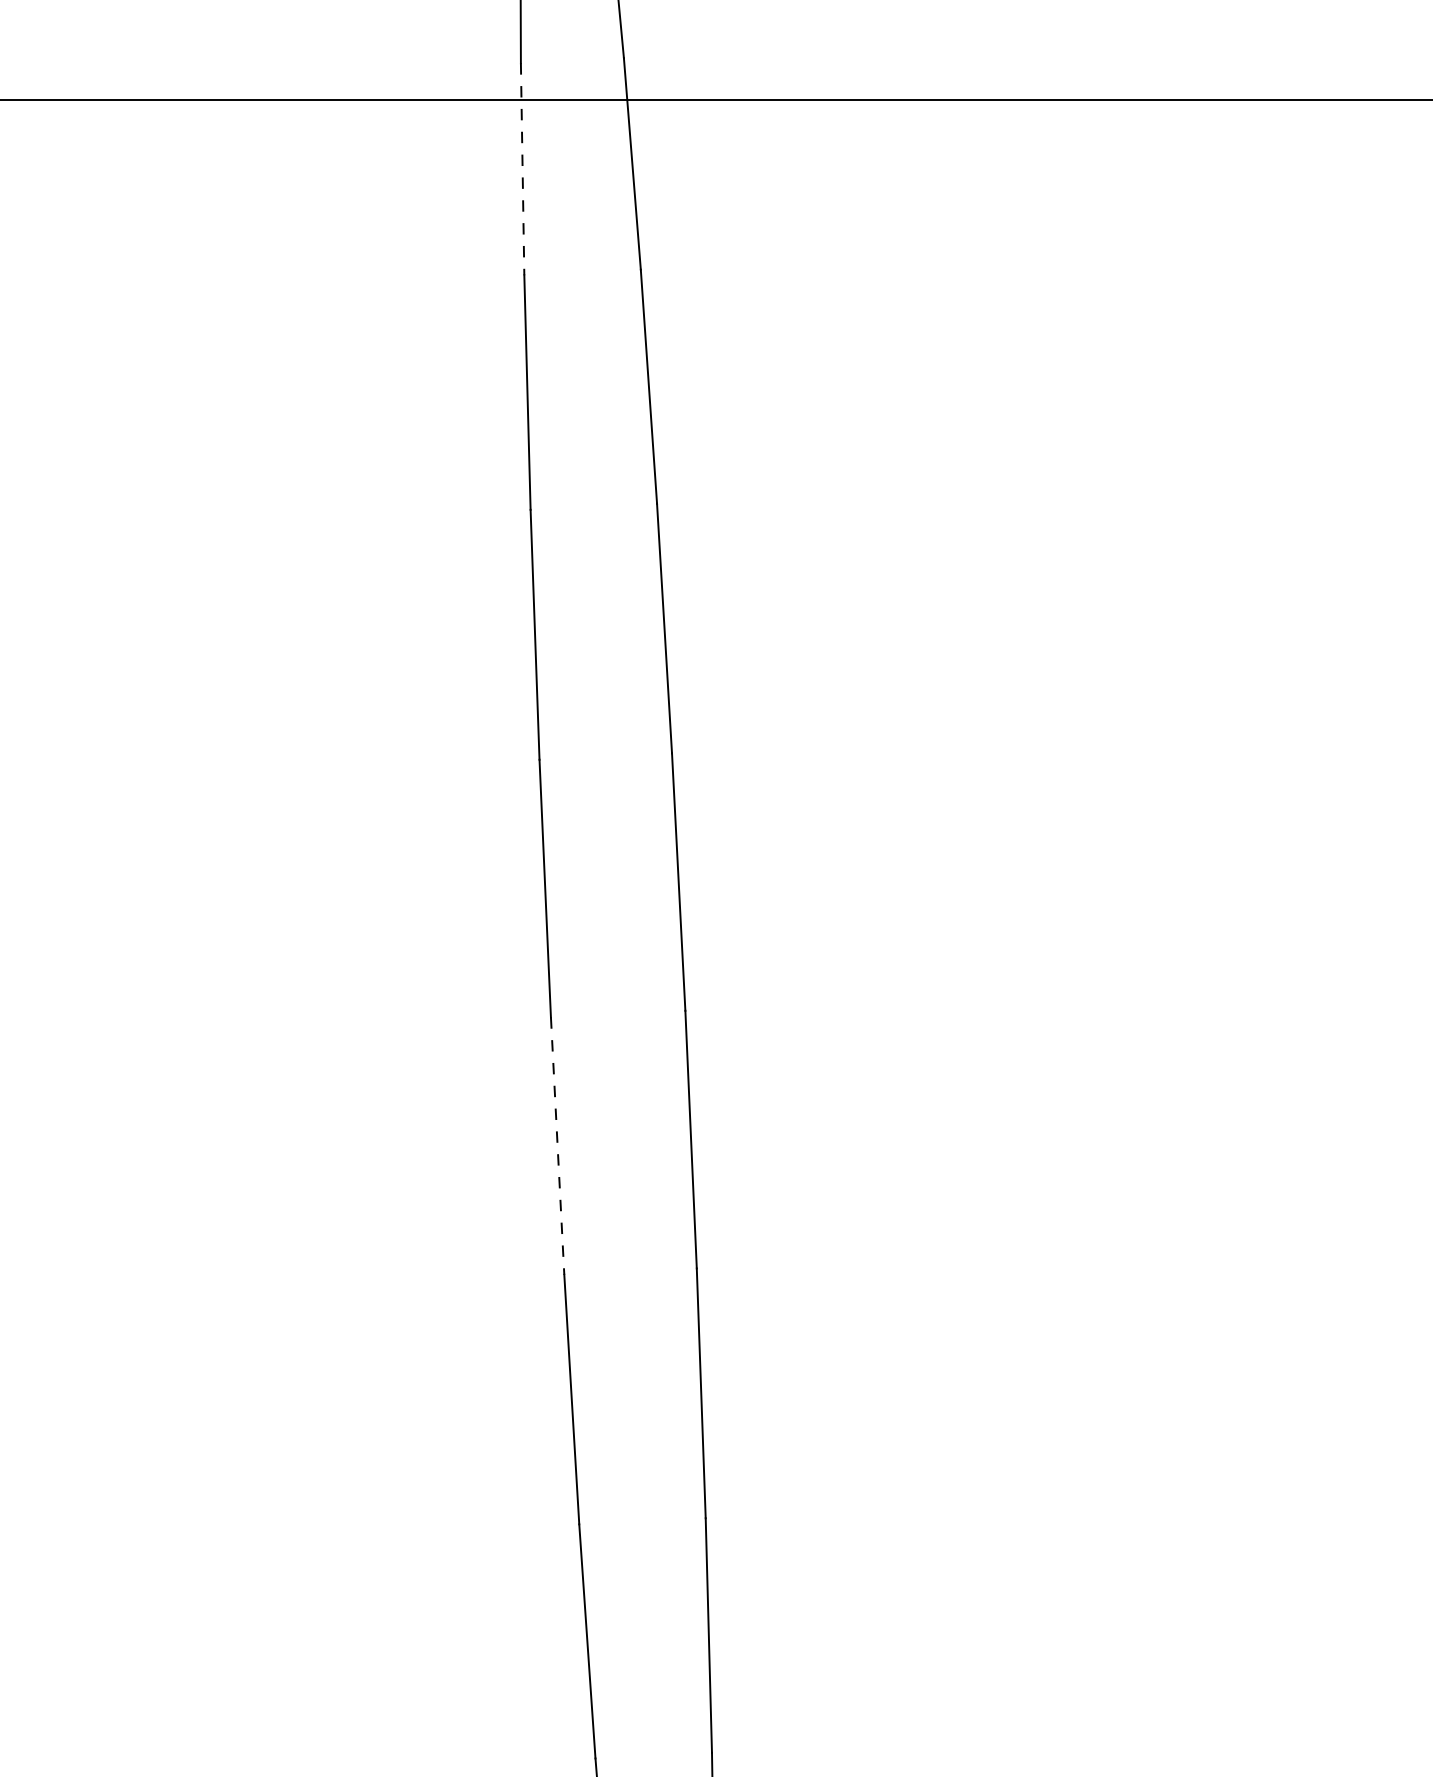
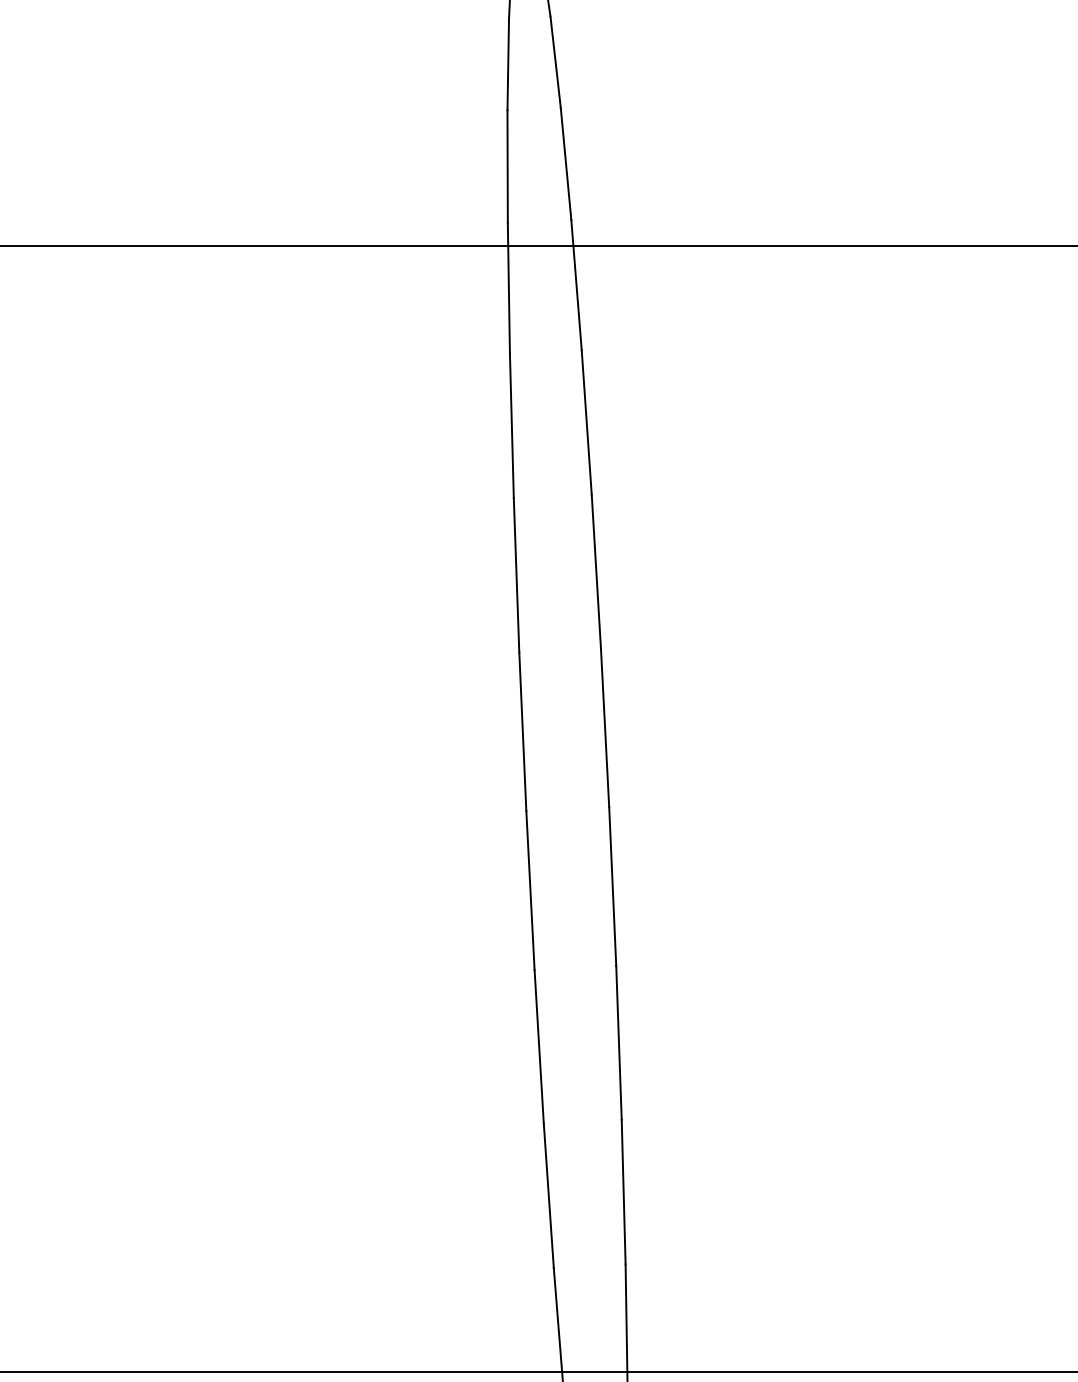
line: (521, 170) -> (508, 289), dashed -> solid
line: (557, 1147) -> (530, 891), dashed -> solid

